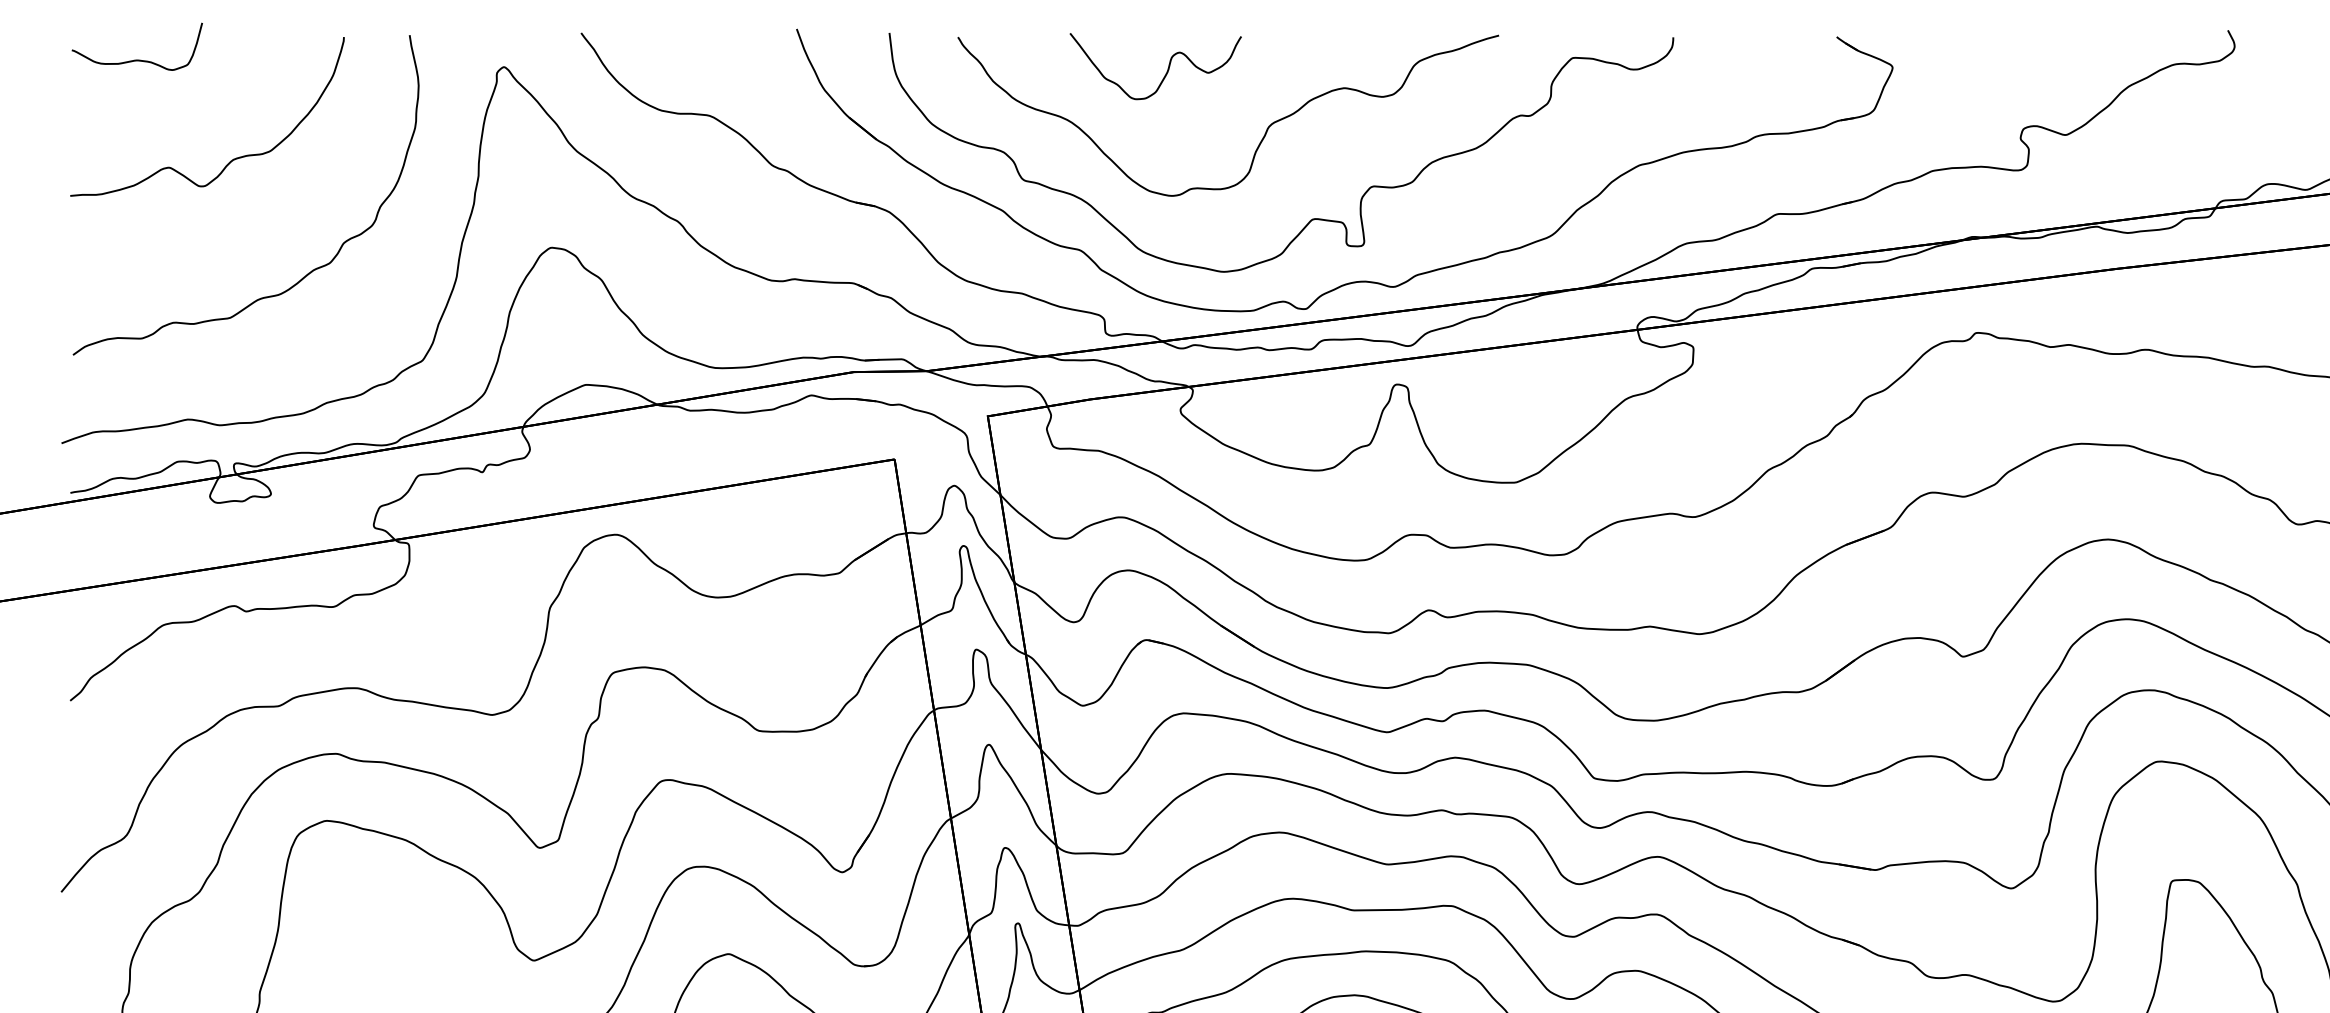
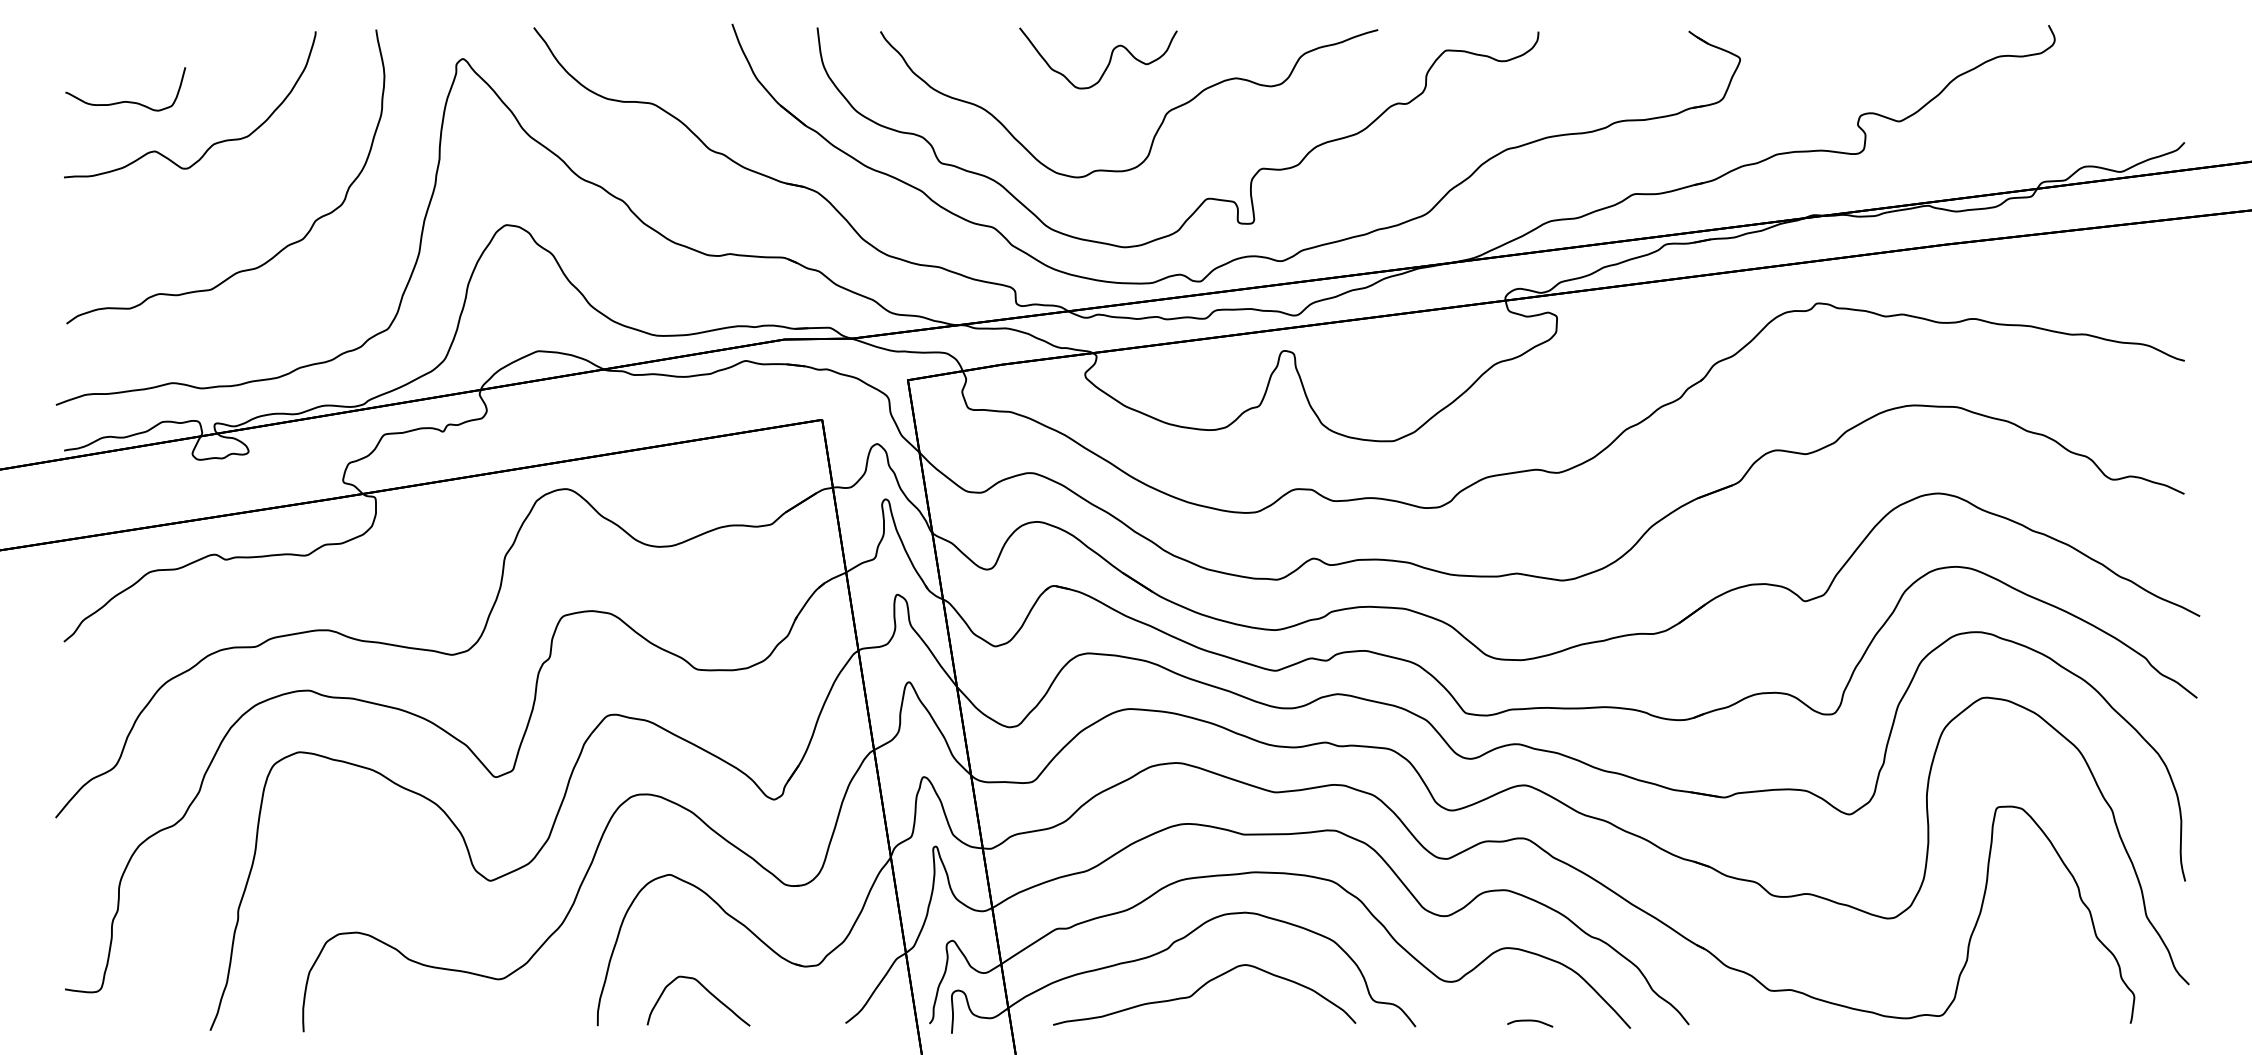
curve: (137, 60) -> (125, 101), moved
curve: (1166, 70) -> (1108, 62), moved

